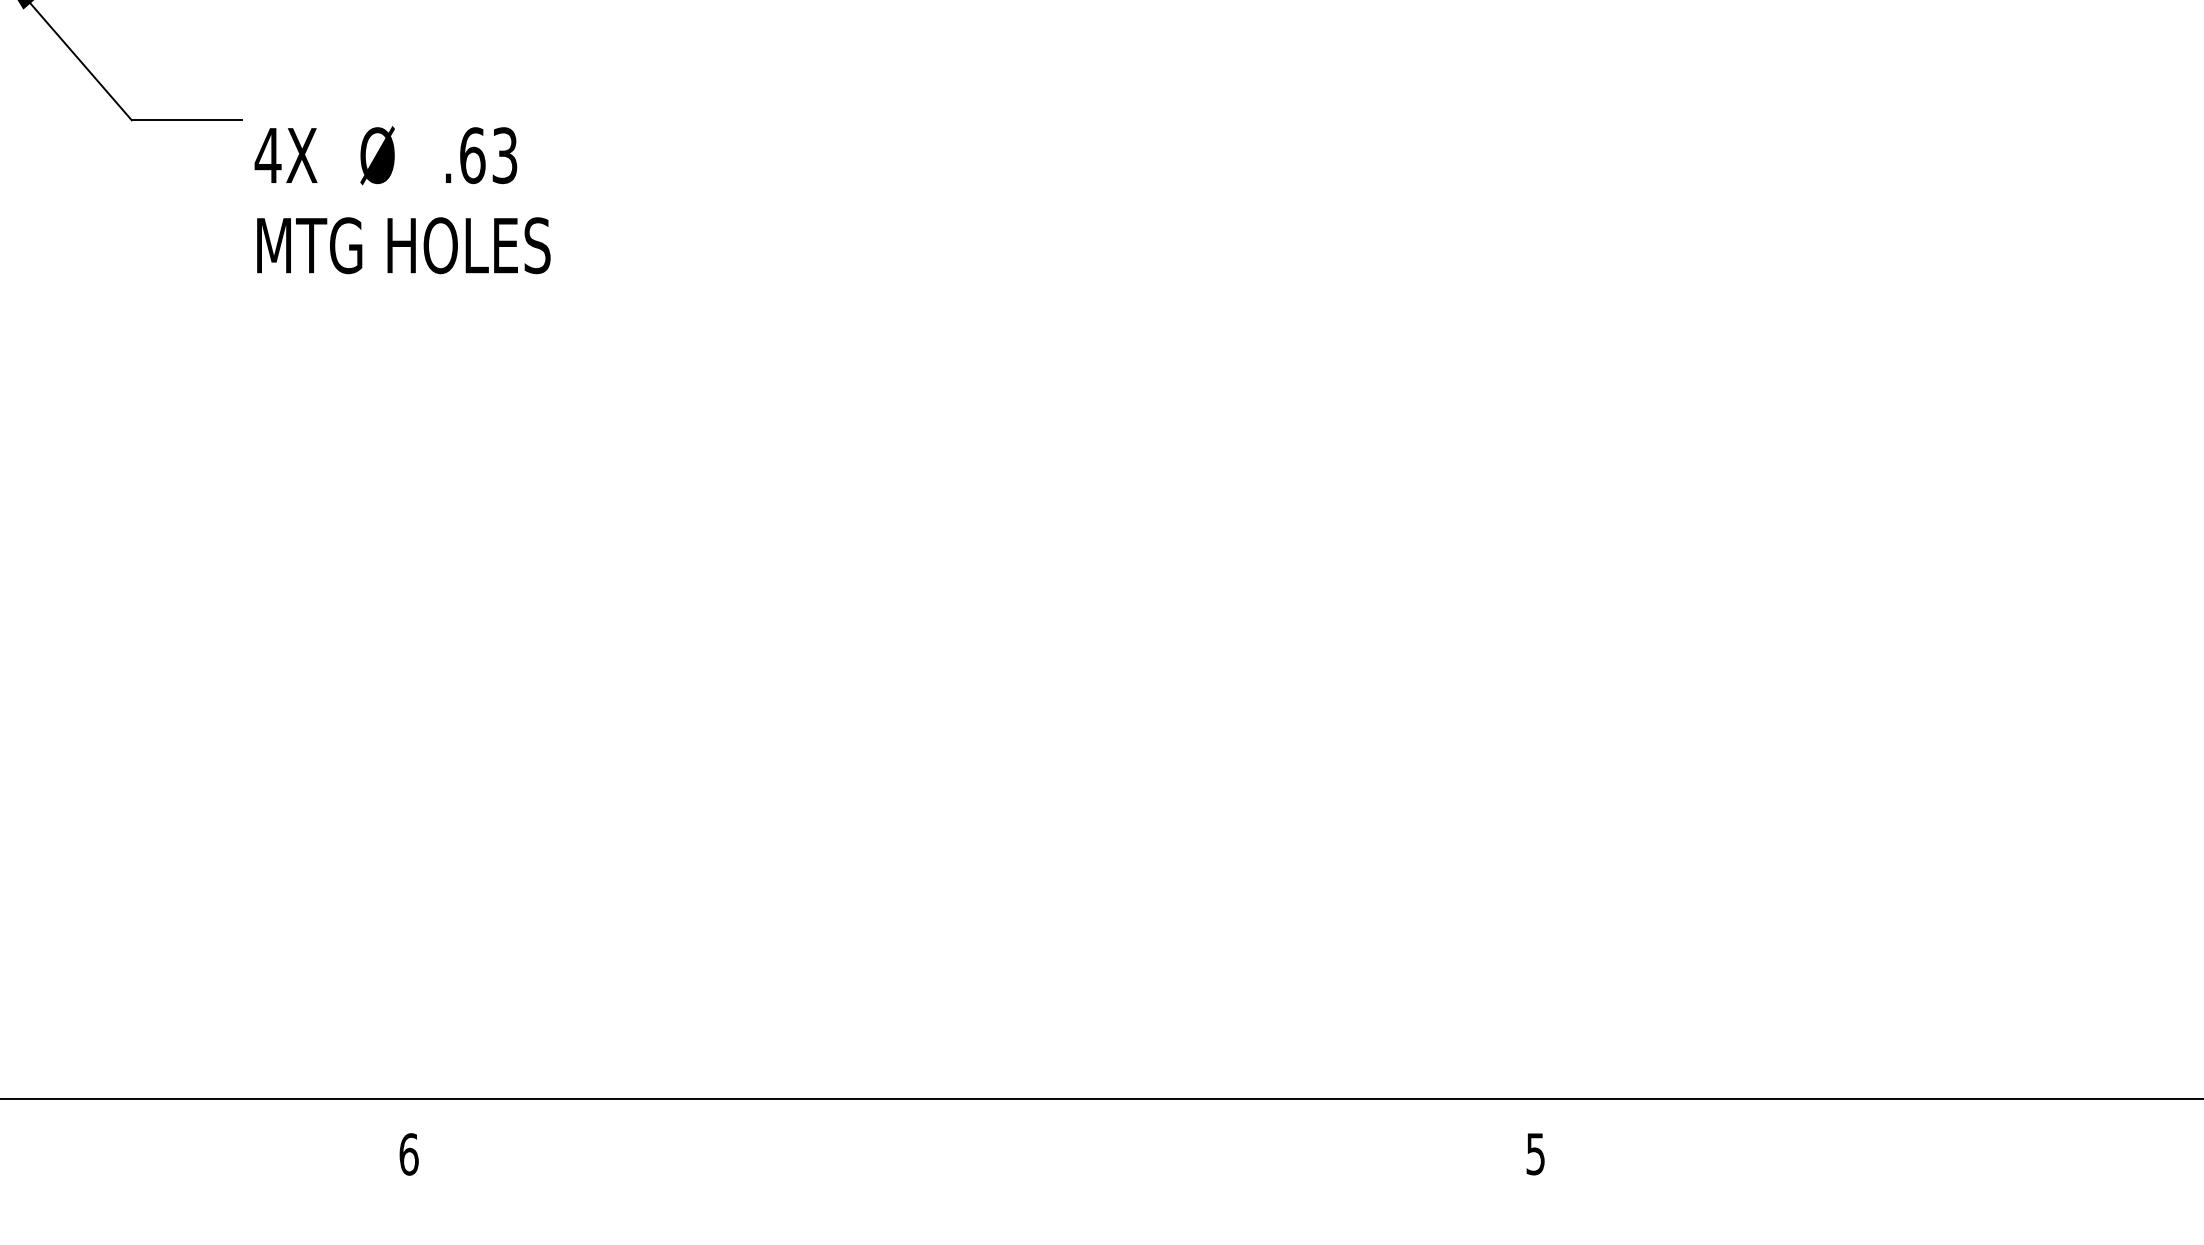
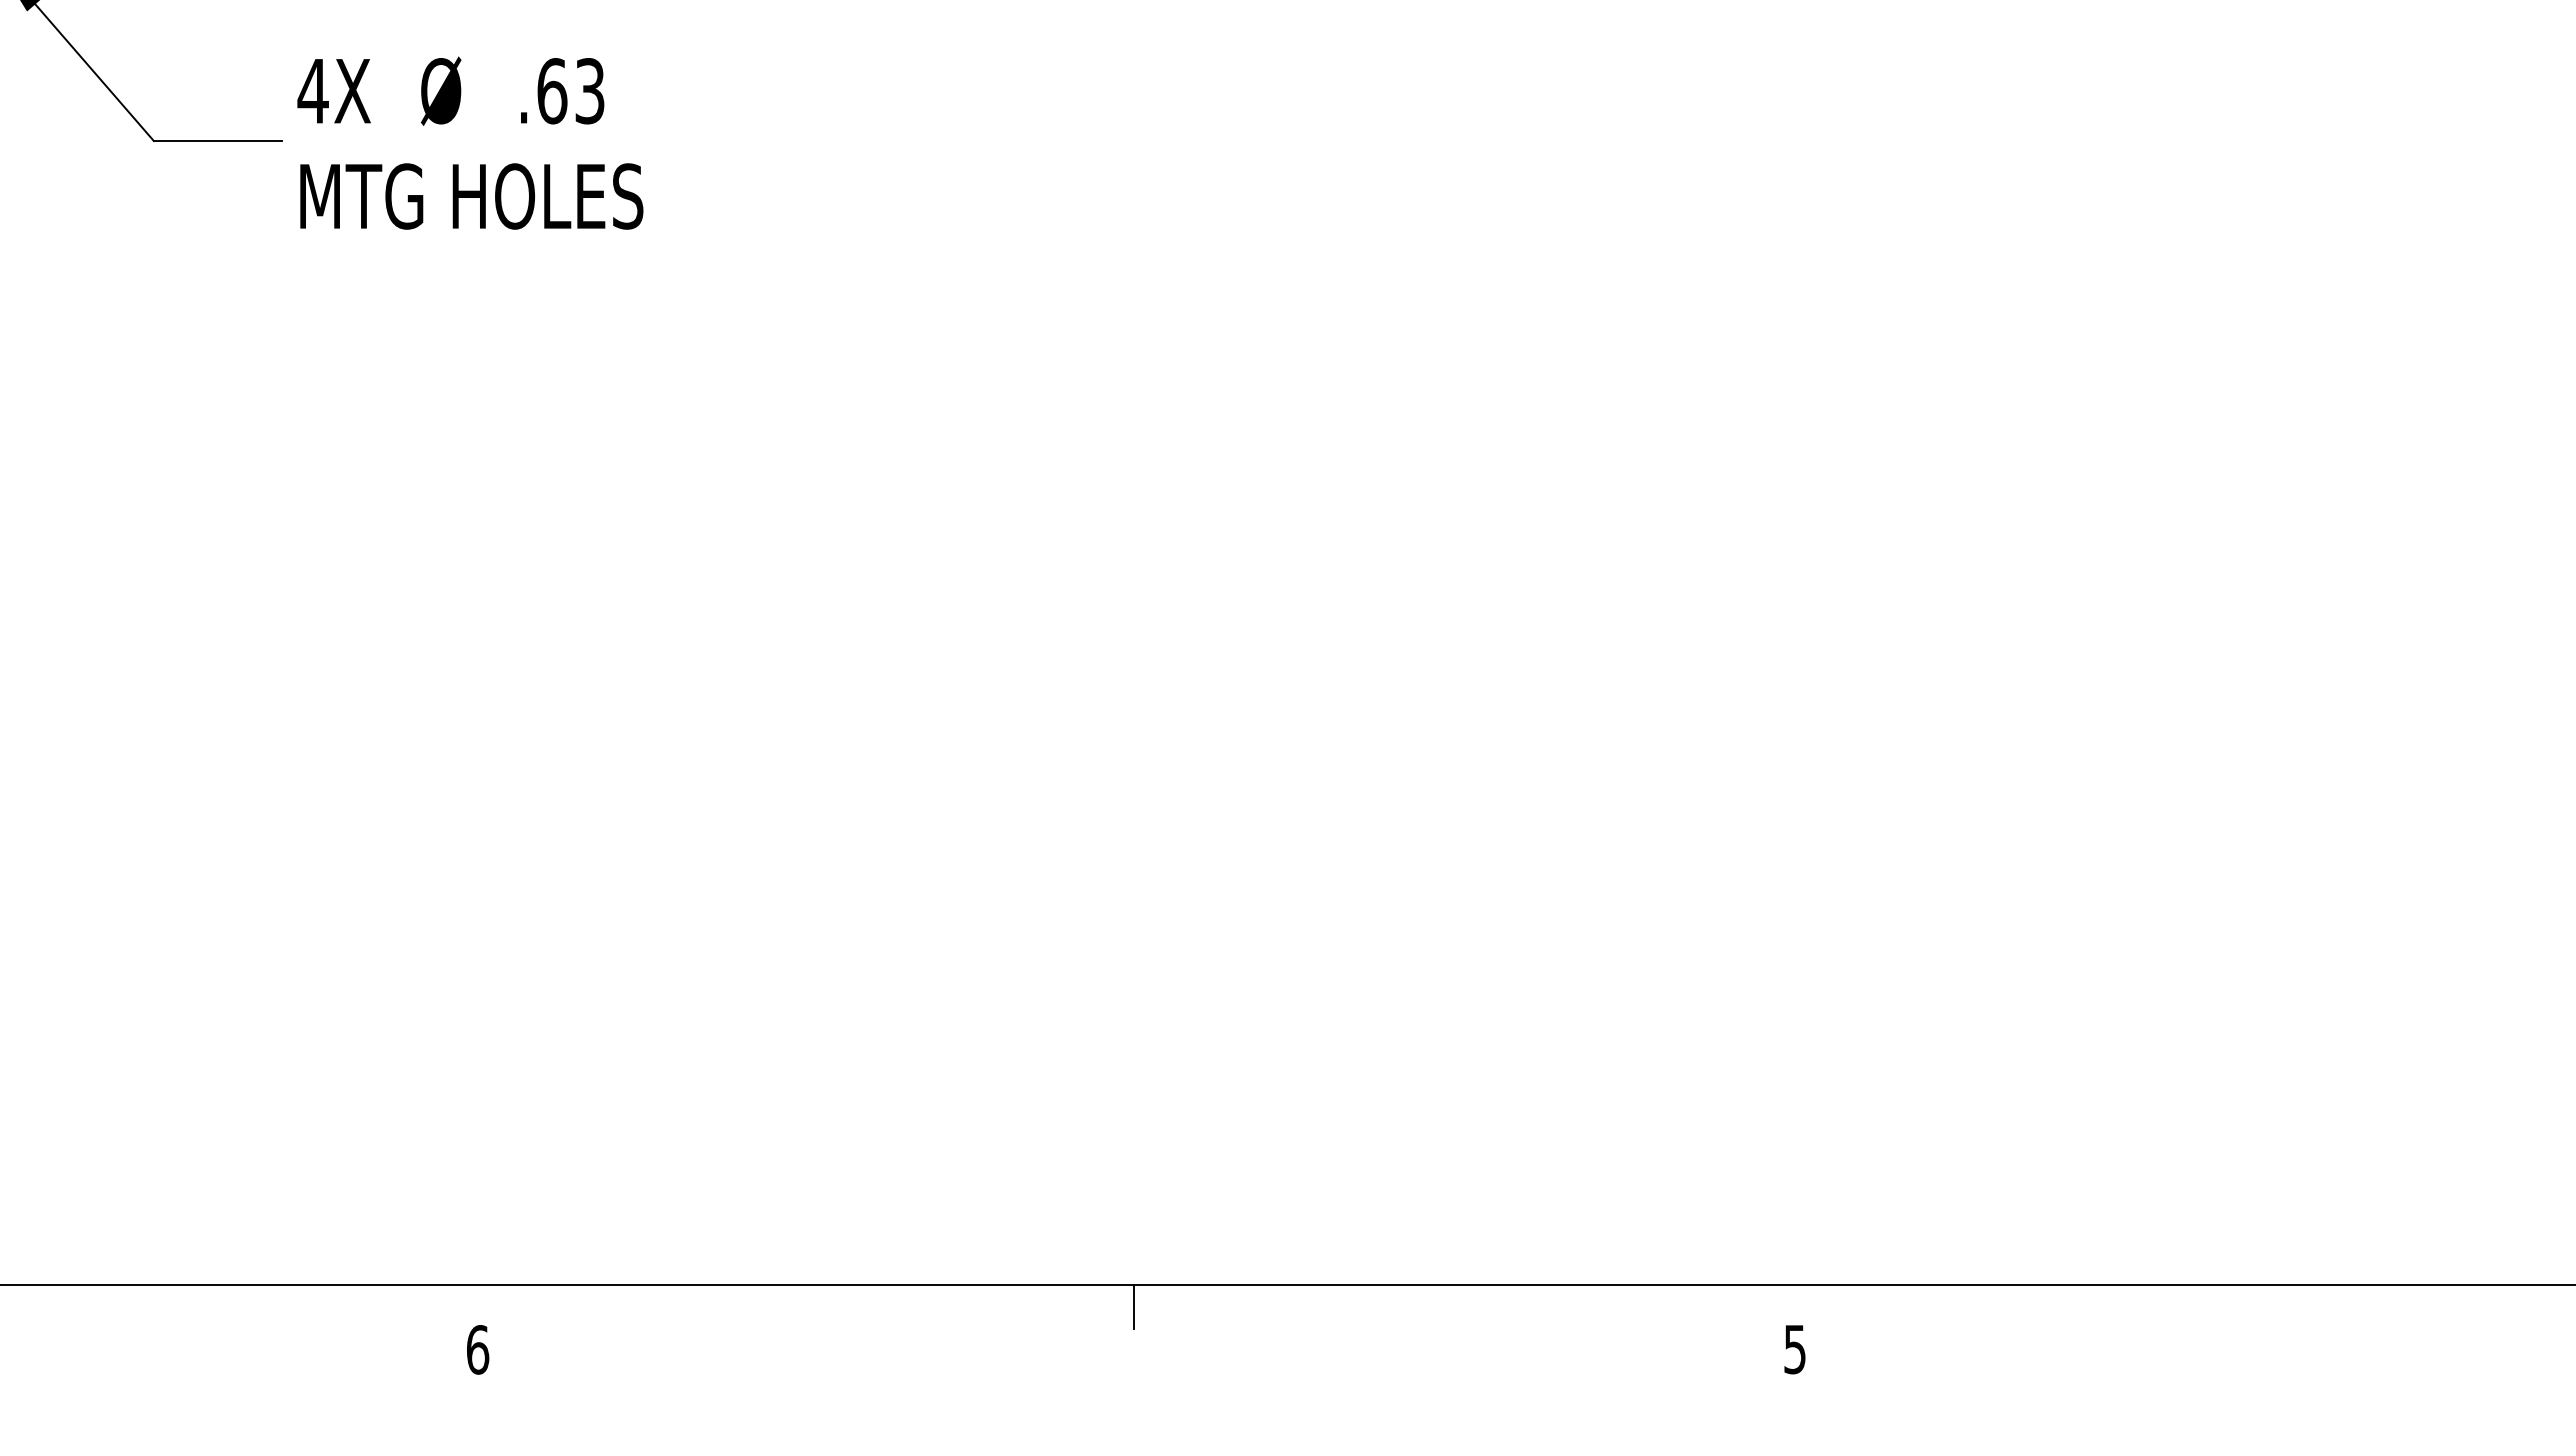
text: (402, 199) -> (470, 142), moved
line: (969, 1117) -> (1133, 1306), added

